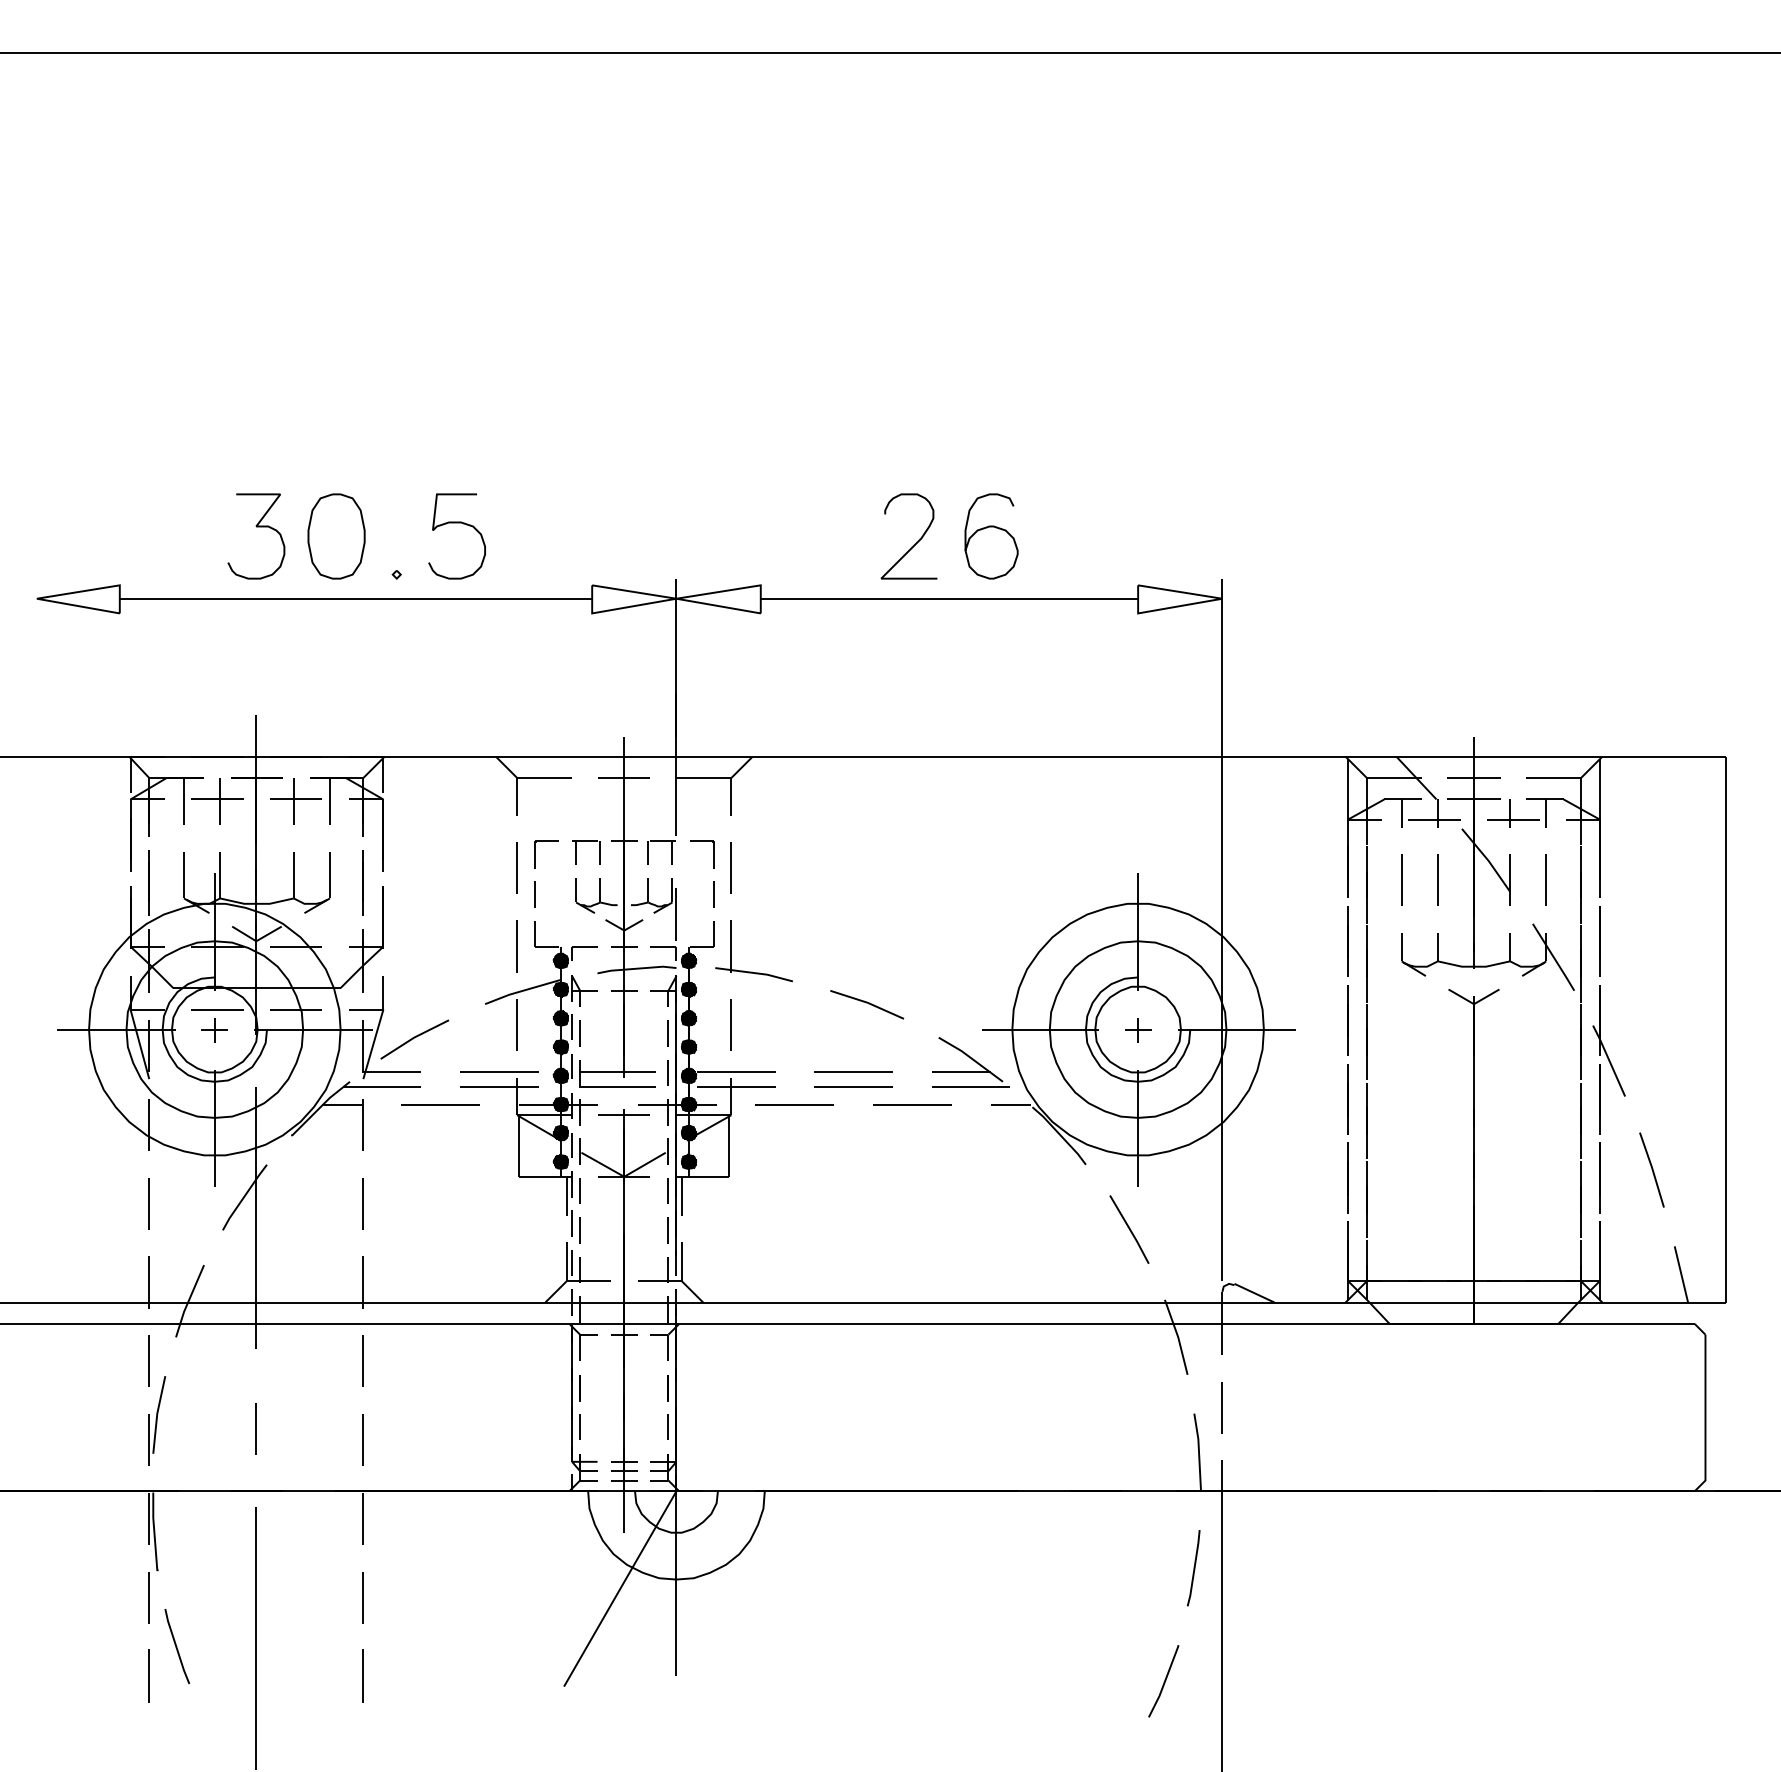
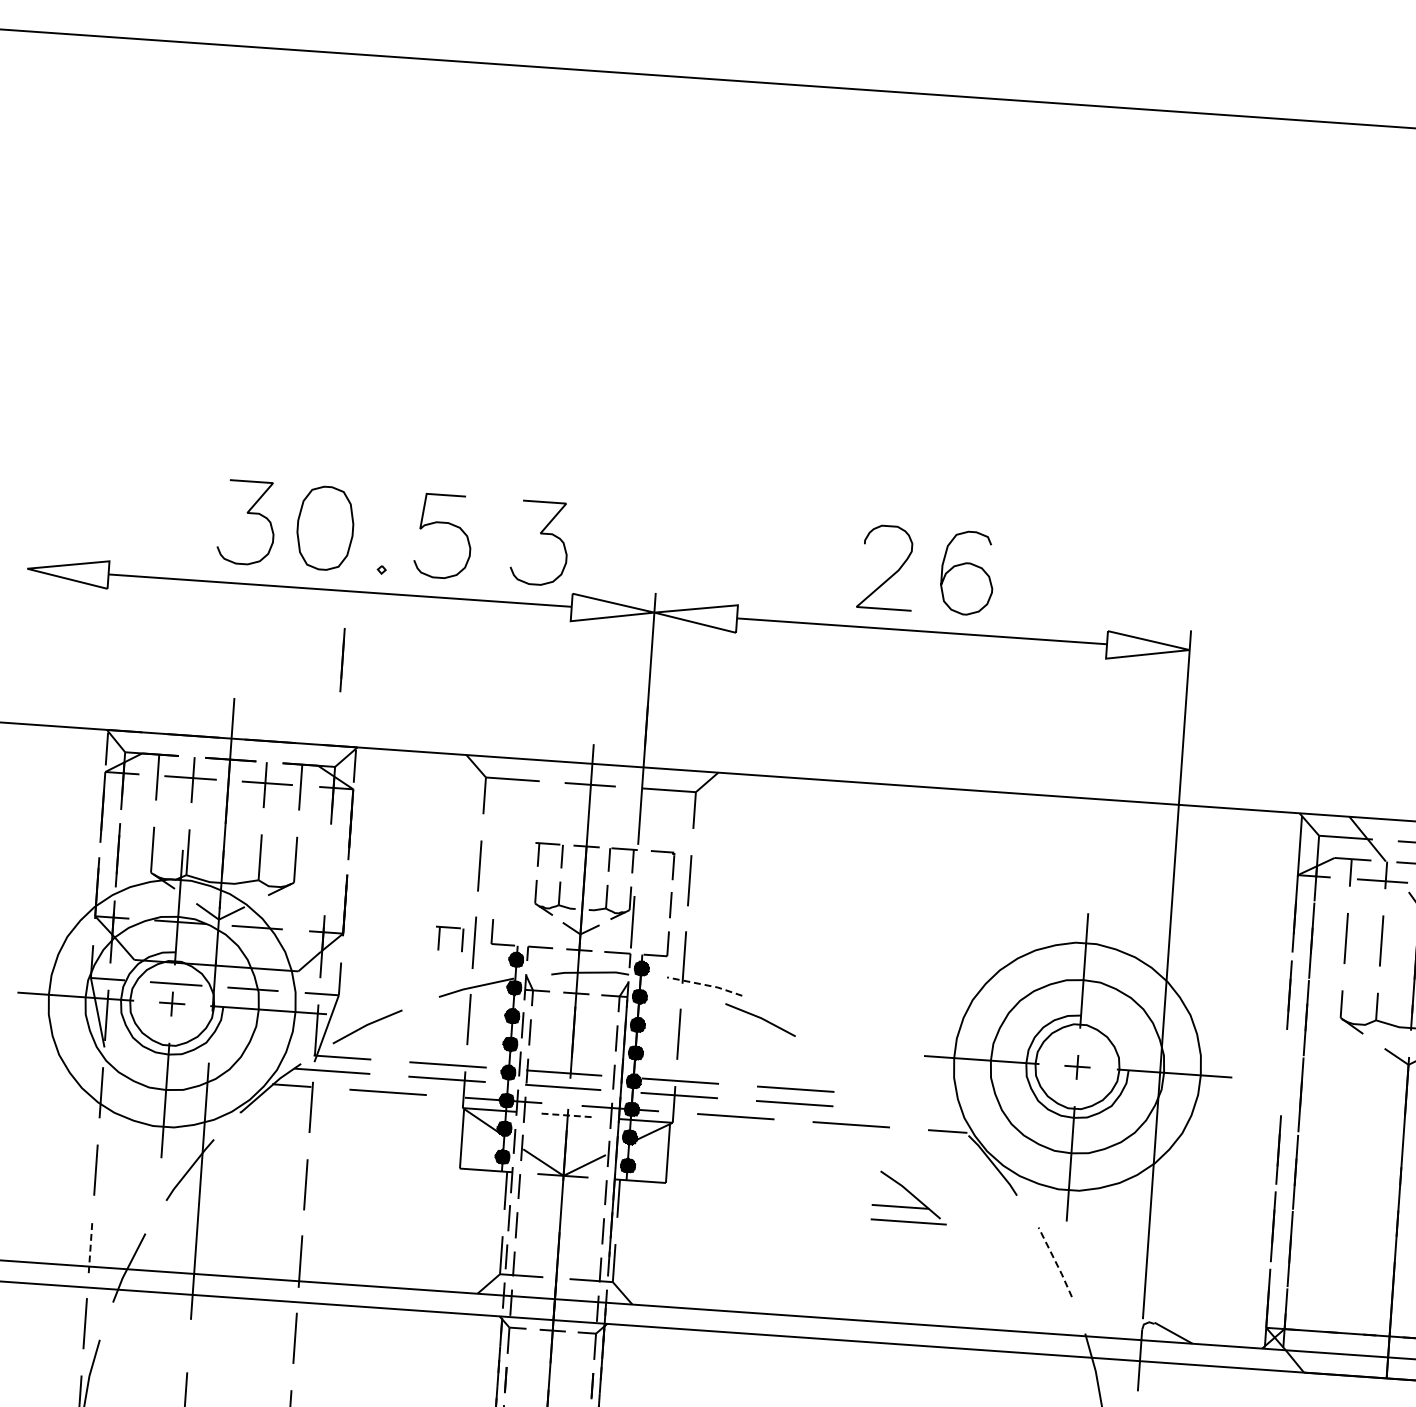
curve: (555, 527) -> (540, 534), added
part: (535, 854) -> (498, 853), removed
line: (362, 882) -> (341, 659), moved
line: (534, 894) -> (494, 892), removed
part: (481, 944) -> (439, 938), added
line: (754, 973) -> (705, 985), solid -> dashed
line: (867, 1003) -> (760, 1018), moved
line: (1347, 1020) -> (1283, 1072), removed
part: (970, 1062) -> (910, 1197), moved
line: (624, 1115) -> (568, 1115), solid -> dashed
line: (1130, 1229) -> (1056, 1262), solid -> dashed
line: (149, 1282) -> (90, 1246), solid -> dashed

